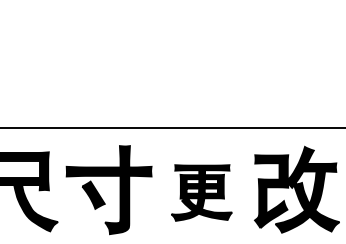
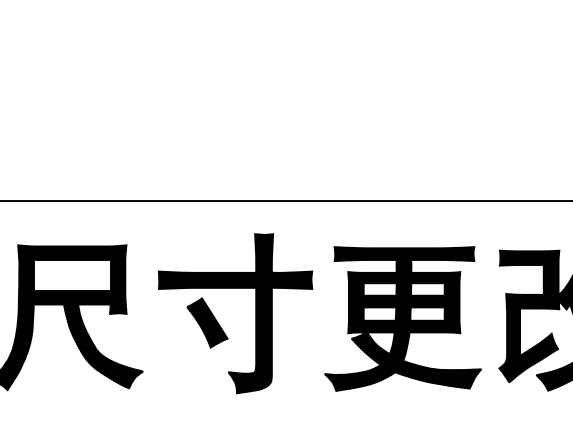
part: (201, 192) -> (402, 317), size x1.43

